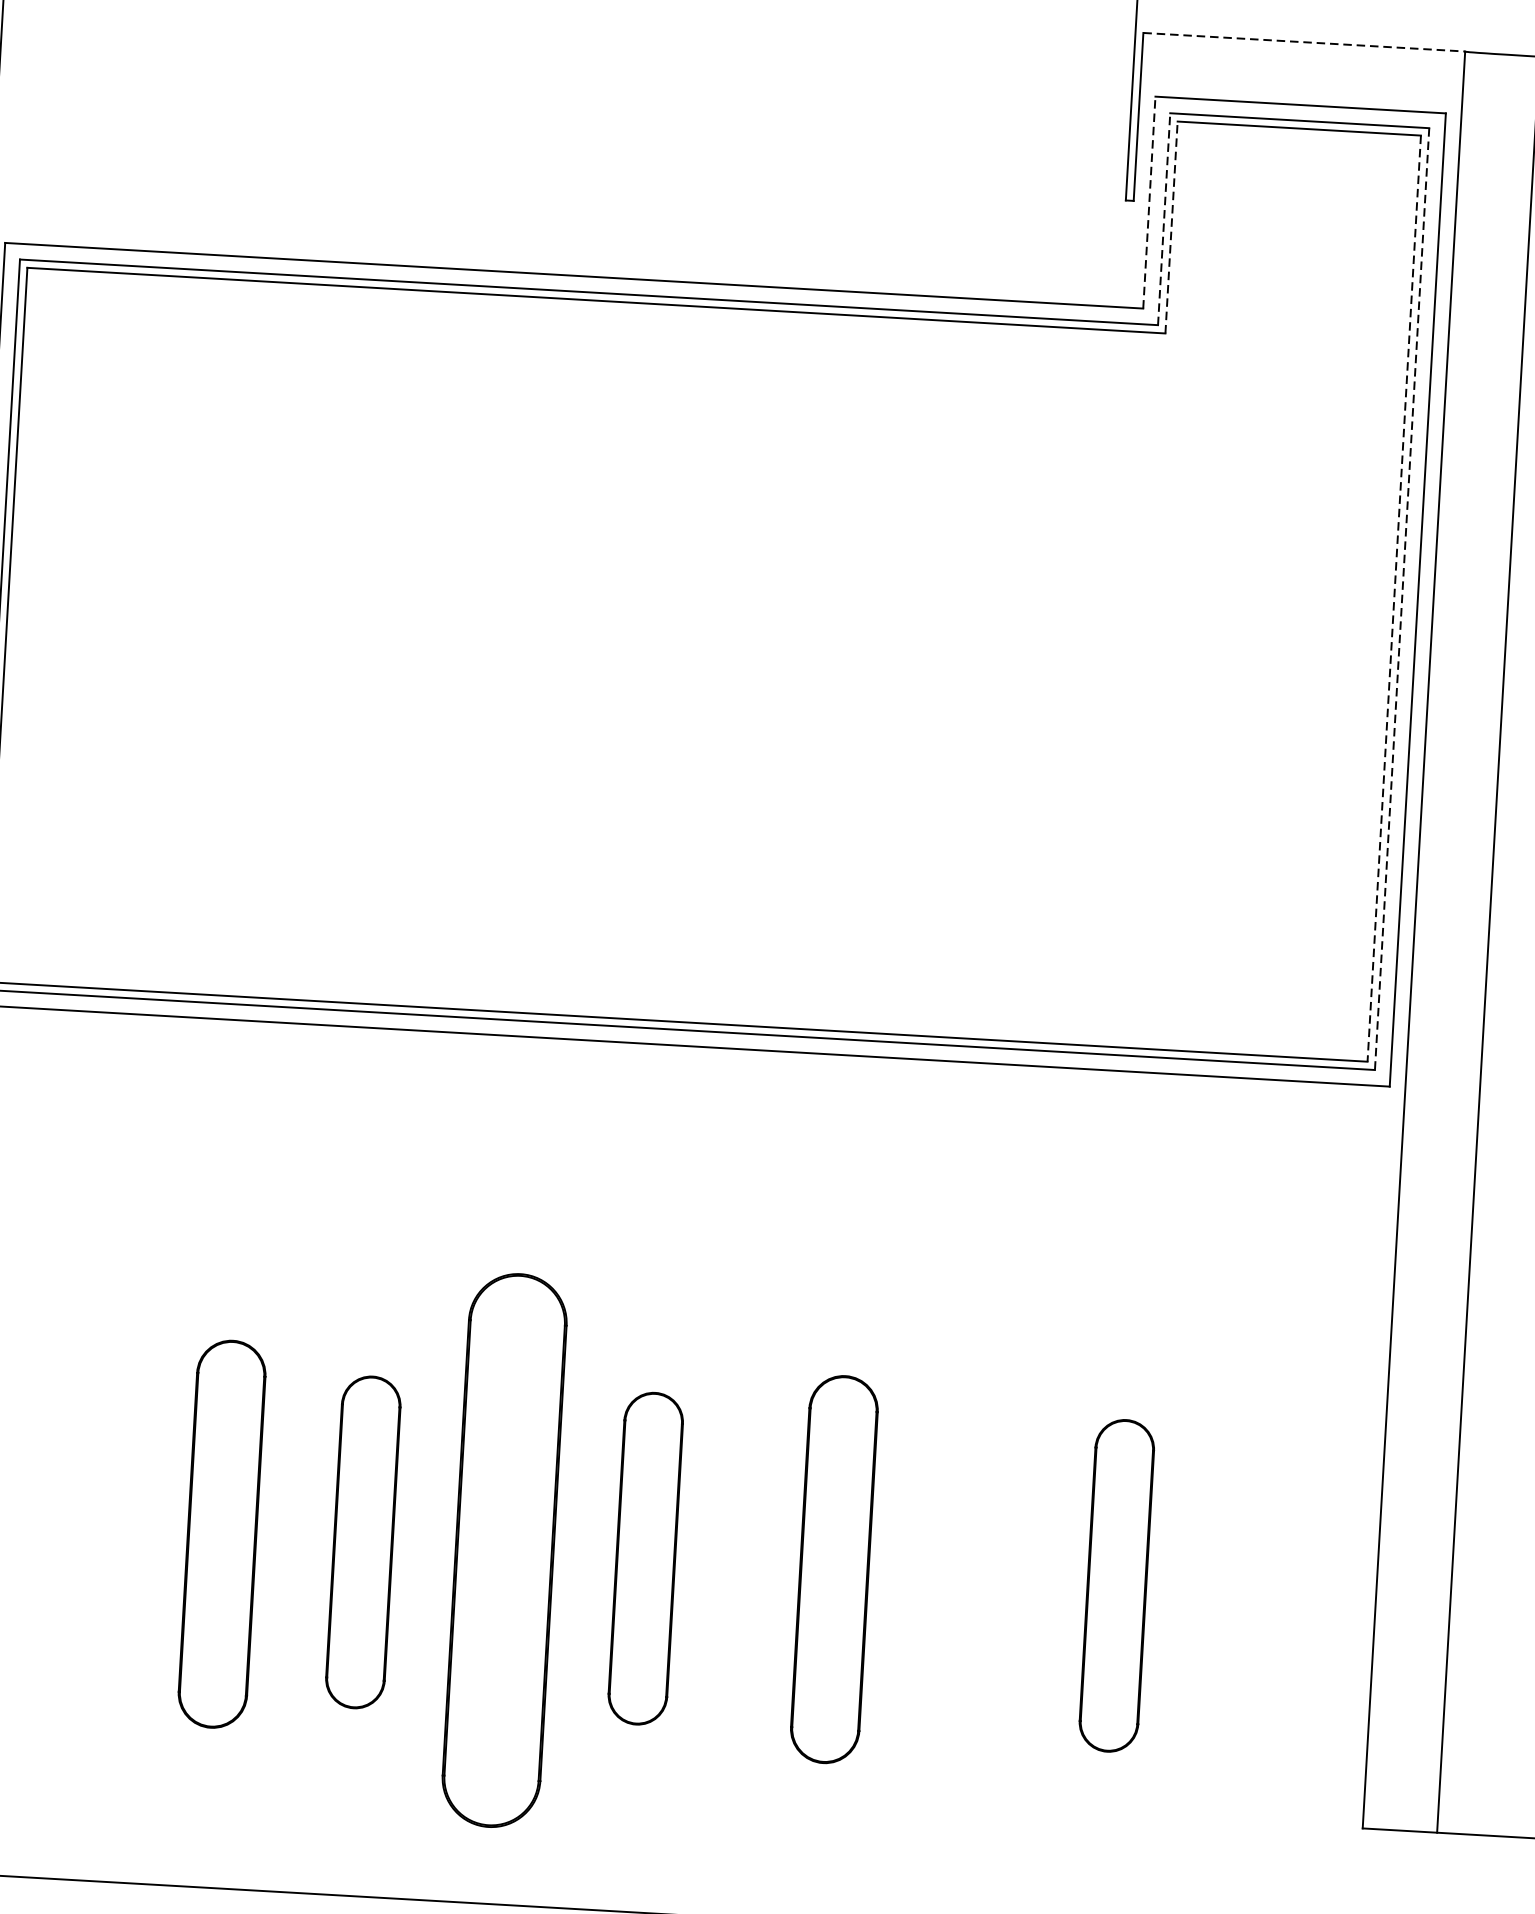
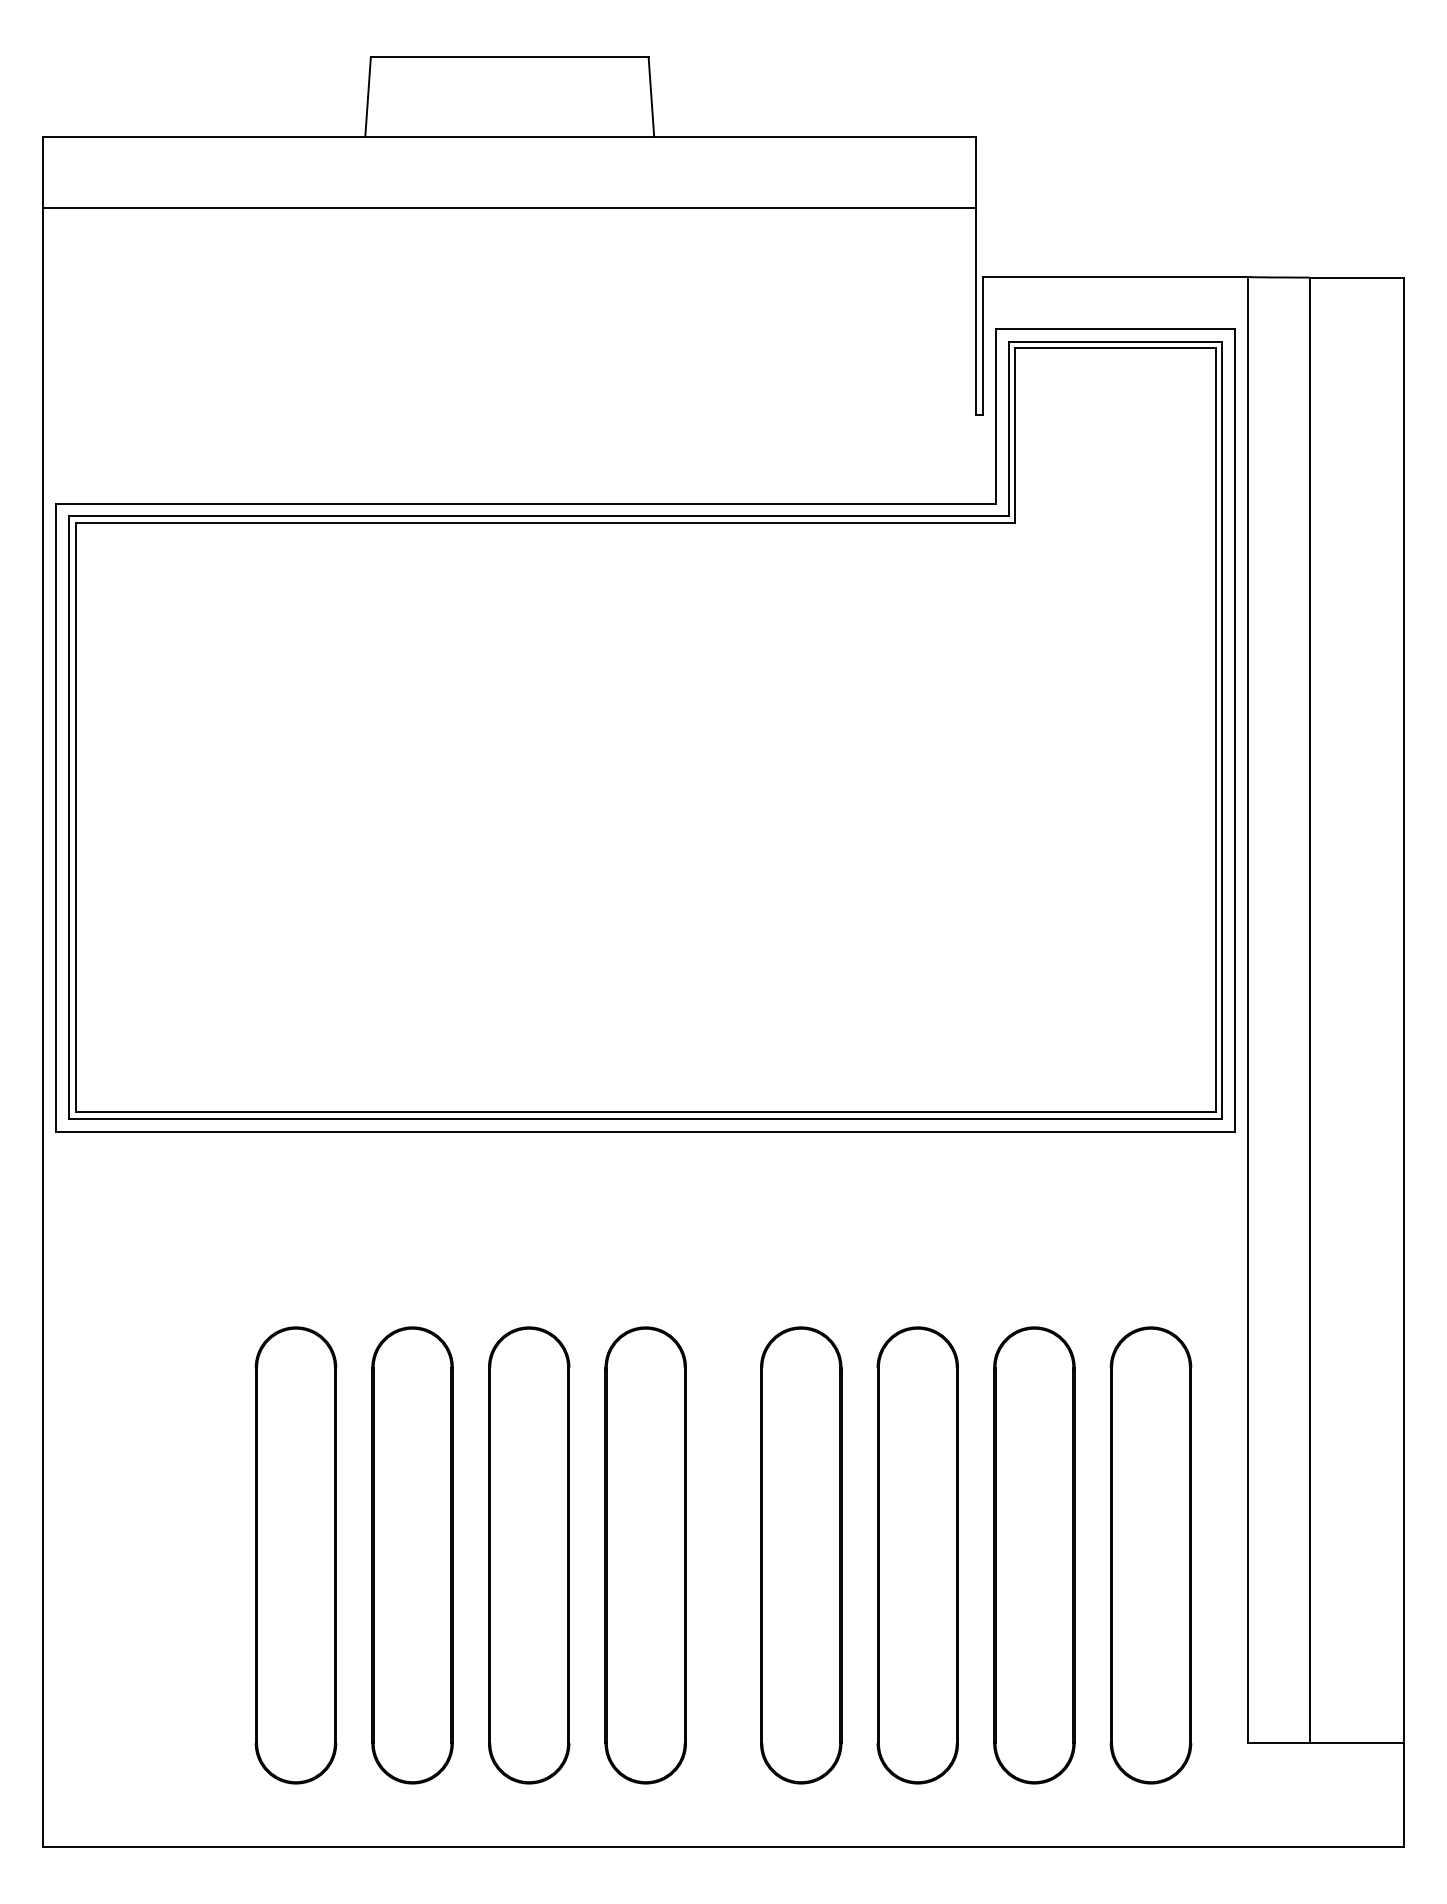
line: (1304, 41) -> (1115, 276), dashed -> solid
line: (1149, 201) -> (995, 415), dashed -> solid
line: (1164, 218) -> (1008, 428), dashed -> solid
line: (1170, 227) -> (1014, 435), dashed -> solid
line: (1393, 598) -> (1215, 730), dashed -> solid
line: (1402, 599) -> (1222, 730), dashed -> solid
part: (221, 1534) -> (295, 1555), size x1.43
part: (363, 1542) -> (412, 1555), size x1.67
part: (645, 1558) -> (645, 1555), size x1.67
part: (834, 1569) -> (801, 1555), size x1.43
part: (975, 1577) -> (917, 1555), added
part: (1116, 1585) -> (1034, 1555), size x1.67
part: (1257, 1594) -> (1150, 1555), added

